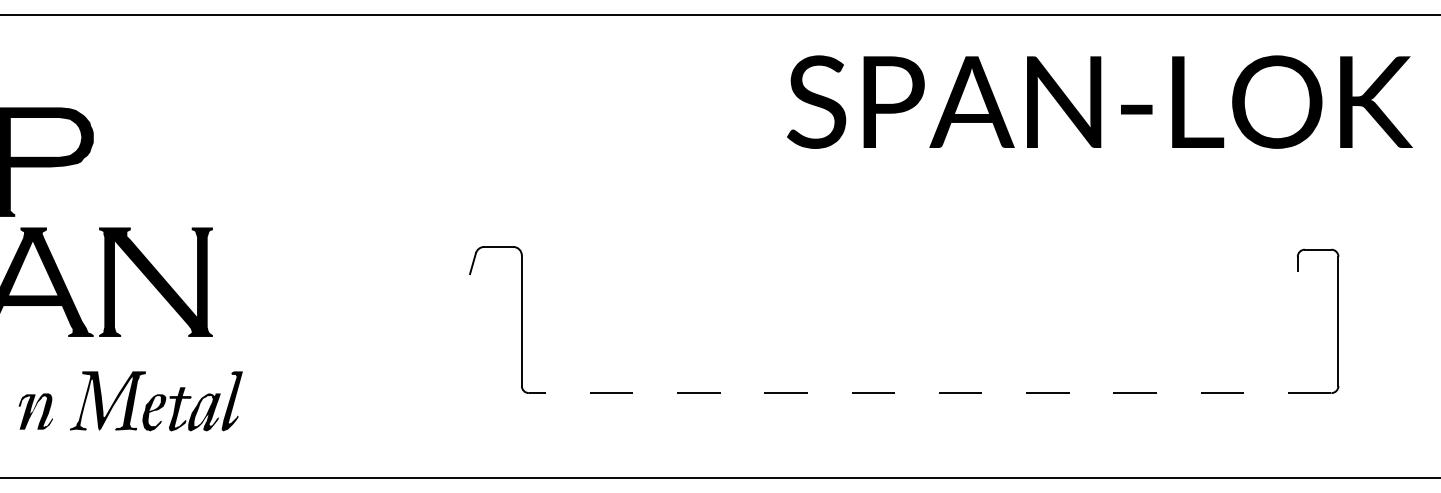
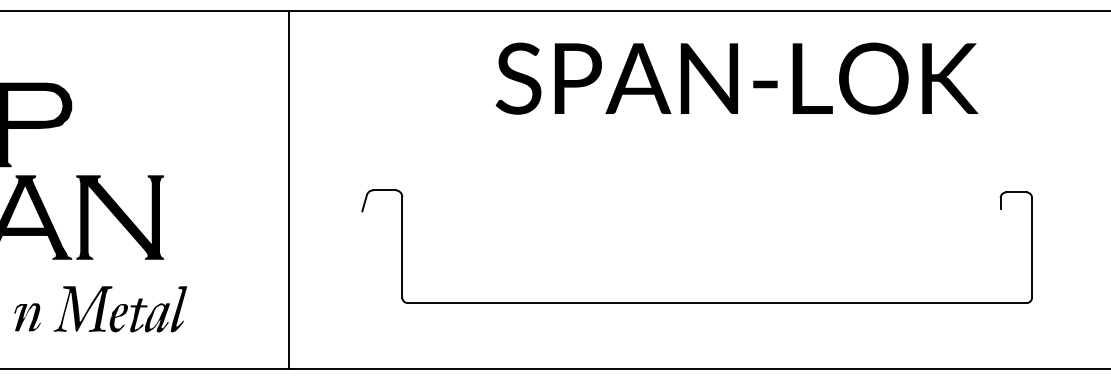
text: (1099, 101) -> (736, 78), moved
line: (375, 246) -> (289, 190), added
line: (929, 393) -> (716, 303), dashed -> solid

